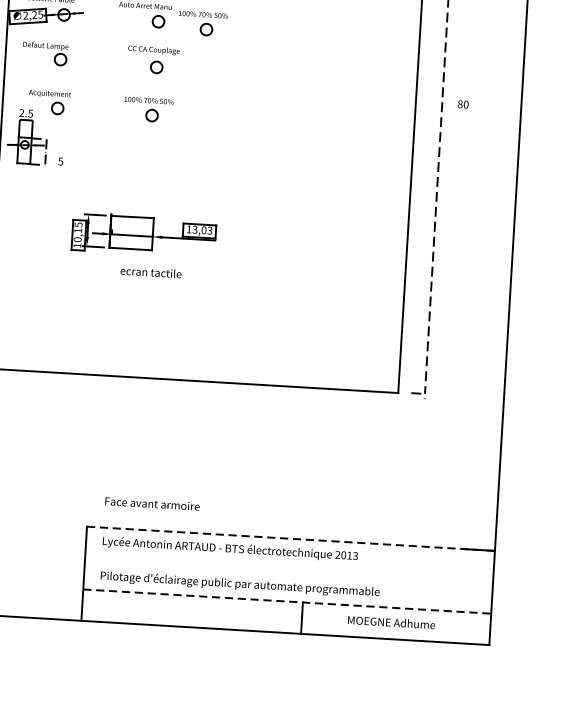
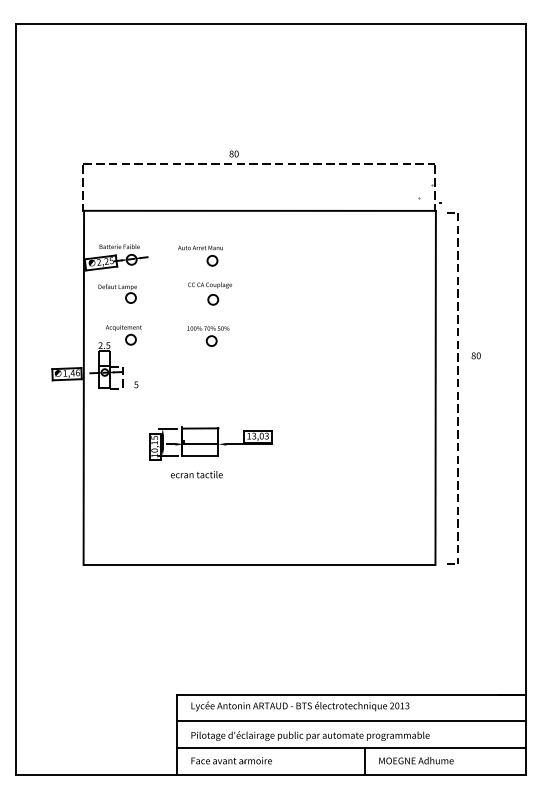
part: (203, 24) -> (250, 260), removed
text: (462, 103) -> (475, 355), moved
text: (150, 272) -> (196, 474), moved
part: (152, 503) -> (231, 760), moved
line: (291, 538) -> (351, 694), dashed -> solid
line: (289, 570) -> (351, 721), added
line: (287, 601) -> (351, 748), dashed -> solid
text: (391, 622) -> (416, 760), moved

